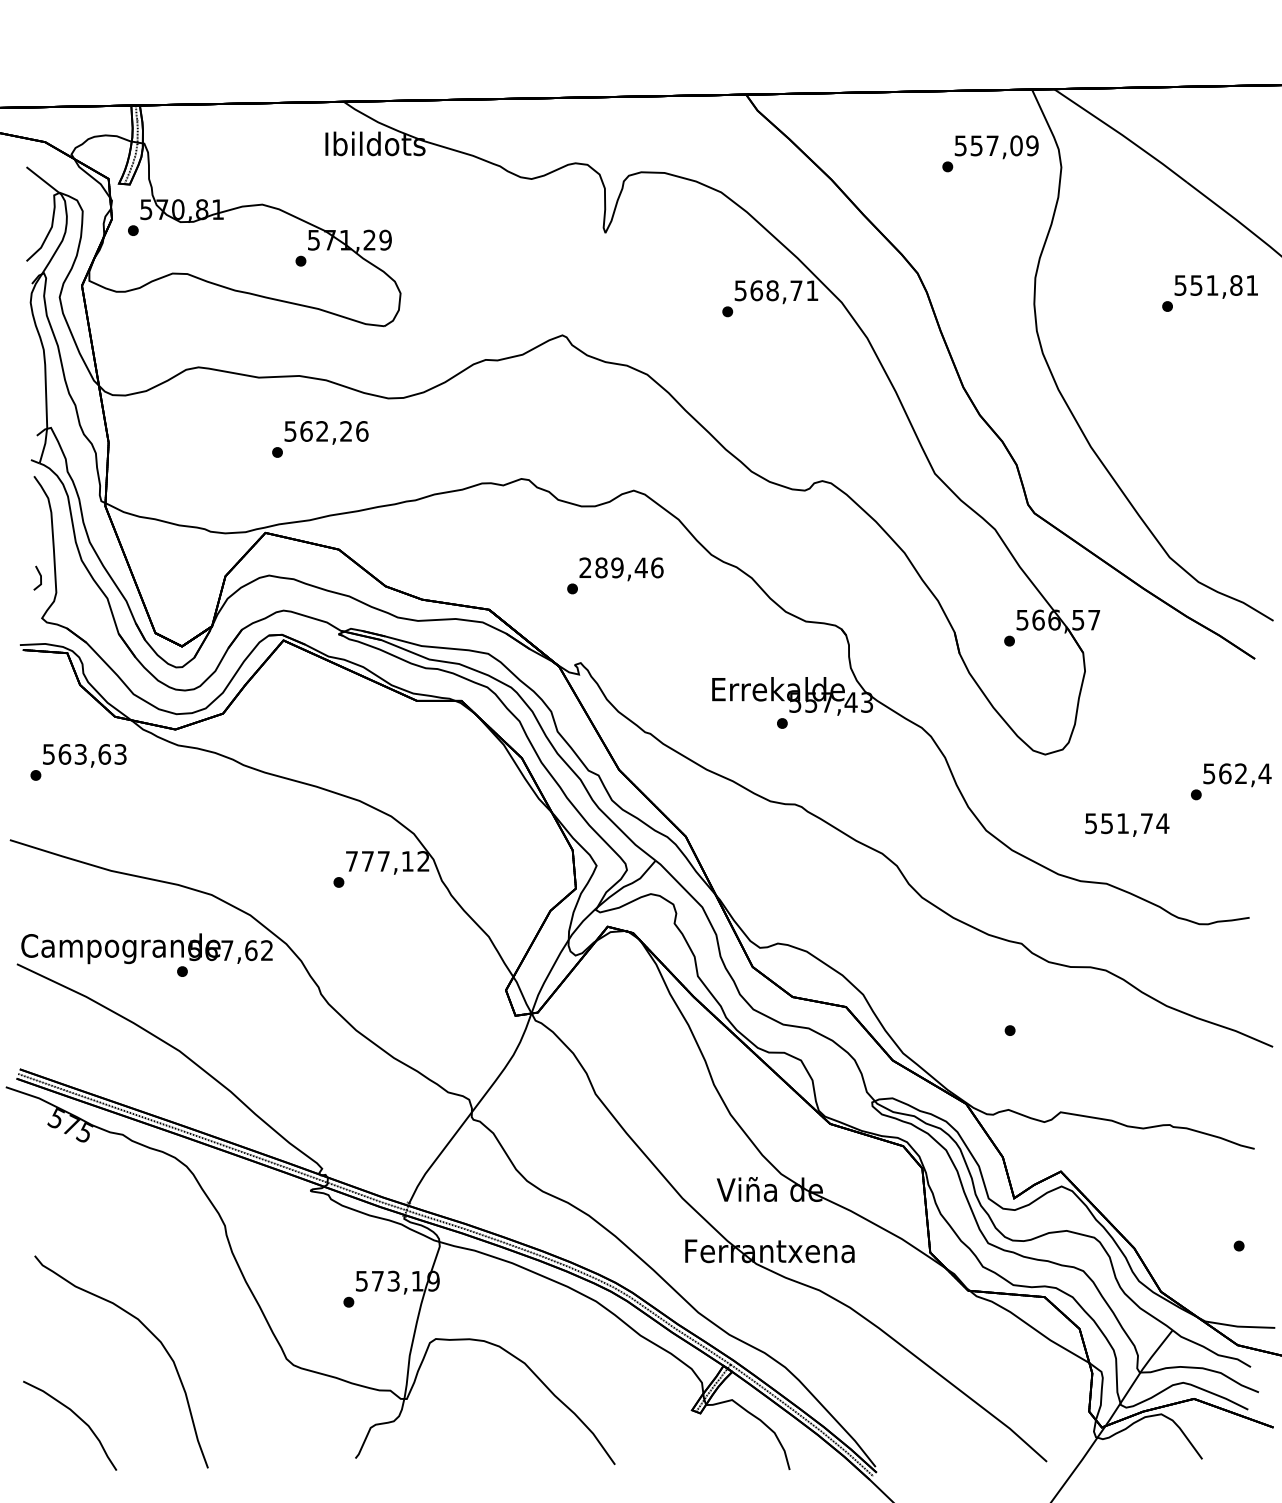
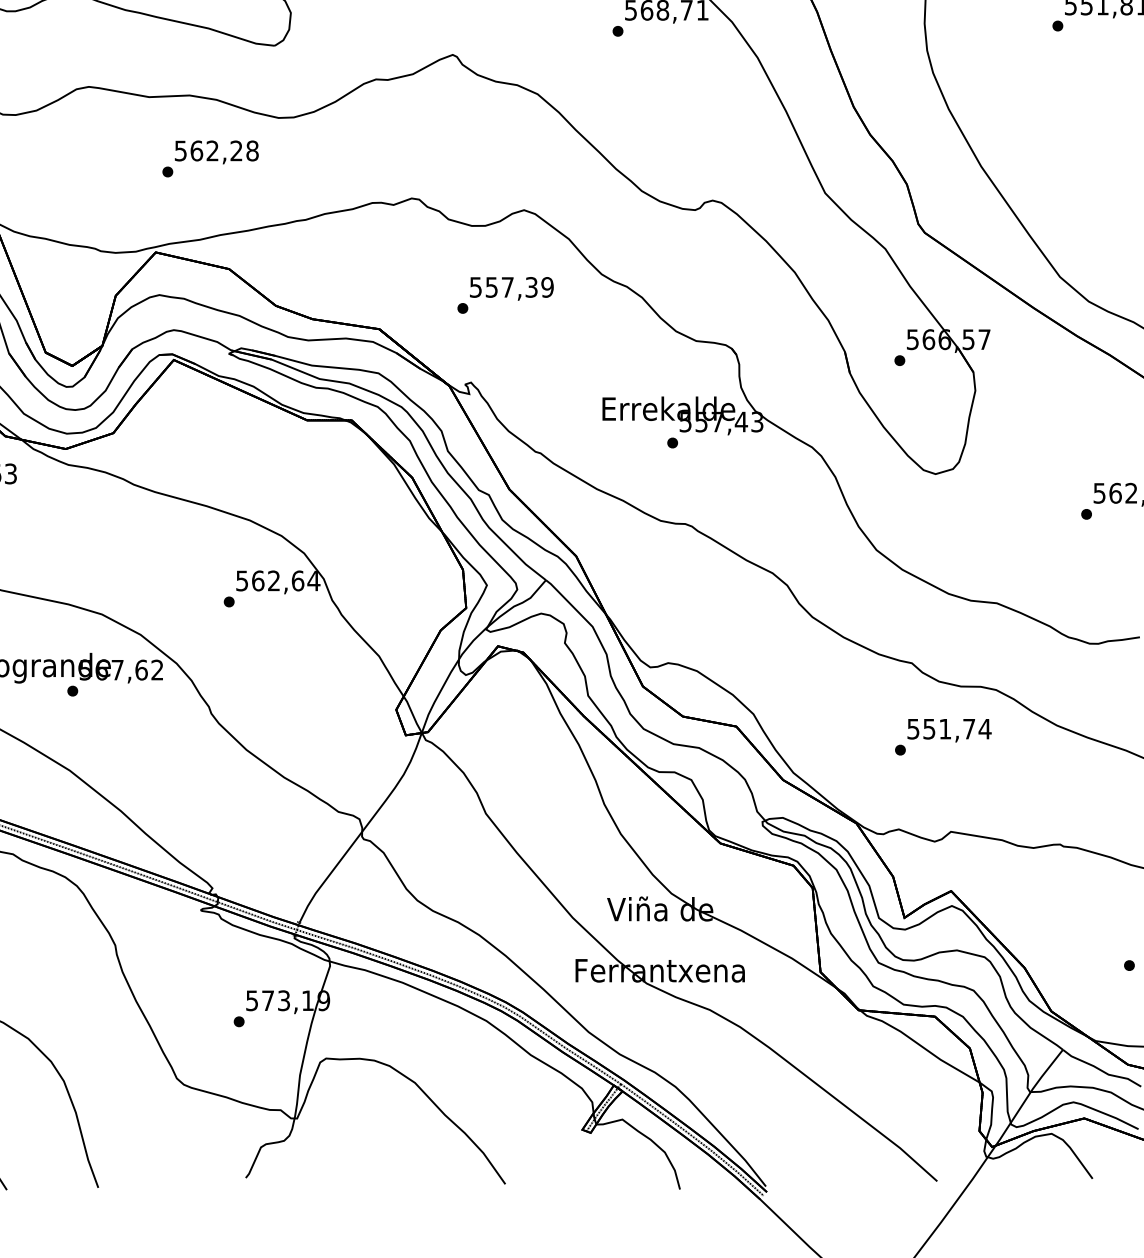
text: (362, 431) -> (252, 151), 562,26 -> 562,28
text: (621, 567) -> (511, 287), 289,46 -> 557,39
text: (1127, 824) -> (949, 730), moved
text: (388, 861) -> (278, 581), 777,12 -> 562,64

